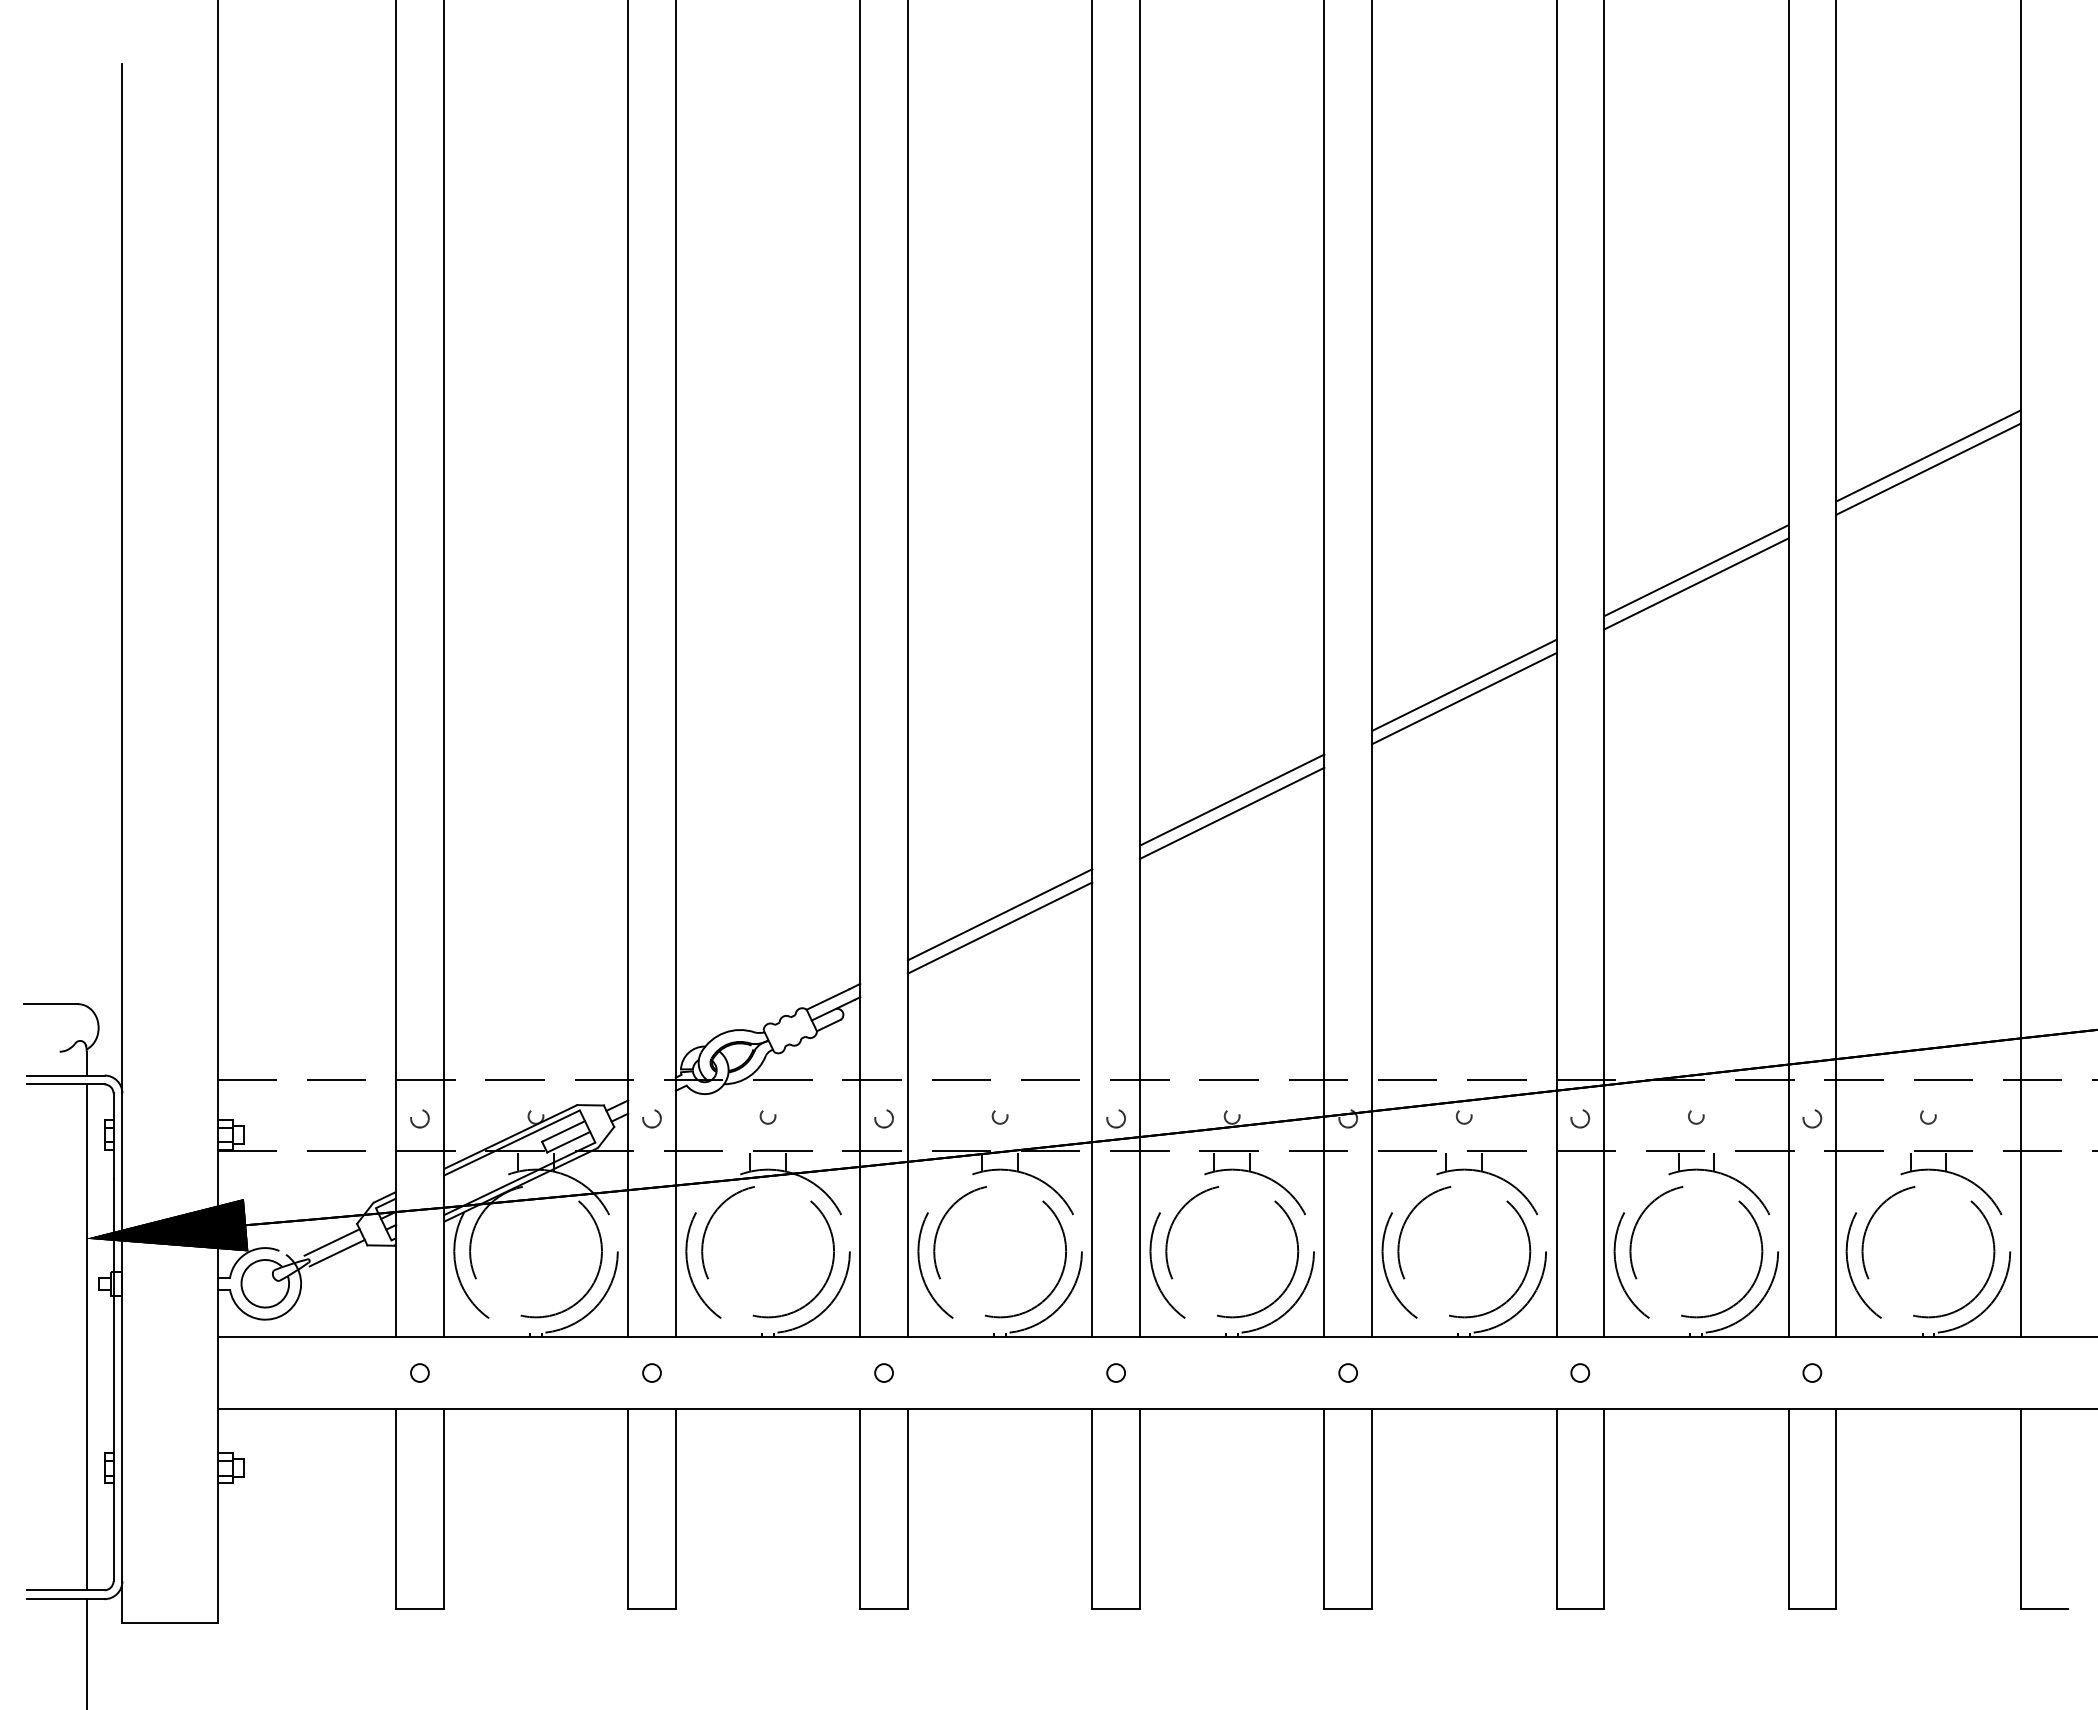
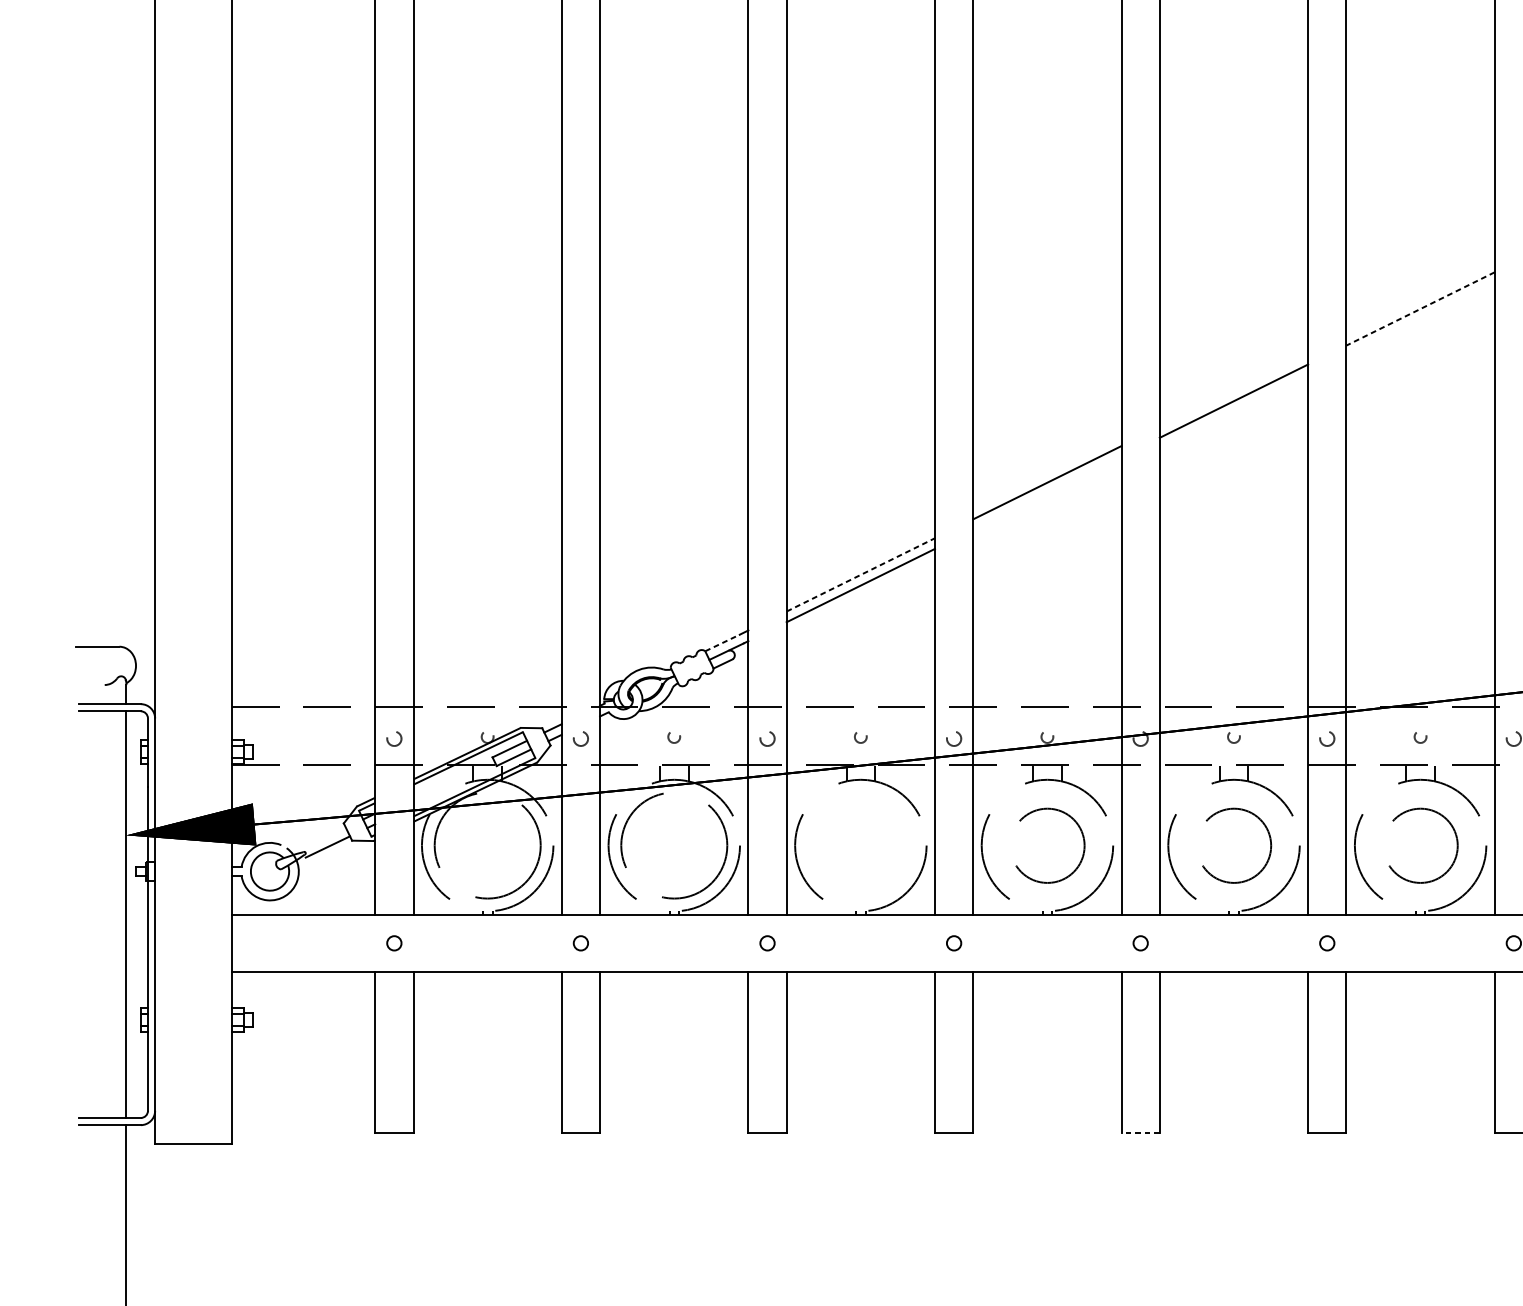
line: (1696, 570) -> (1420, 298), removed
line: (1696, 584) -> (1420, 309), solid -> dashed
line: (1464, 685) -> (1234, 390), removed
line: (1231, 812) -> (1046, 492), removed
line: (1000, 914) -> (861, 574), solid -> dashed
line: (828, 999) -> (722, 643), solid -> dashed
line: (331, 1242) -> (323, 838), removed
circle: (999, 1252) -> (860, 846), removed
circle: (1232, 1252) -> (1047, 846), size x0.7
circle: (1464, 1252) -> (1234, 846), size x0.7
circle: (1696, 1252) -> (1420, 846), size x0.7
line: (1348, 1608) -> (1140, 1132), solid -> dashed

